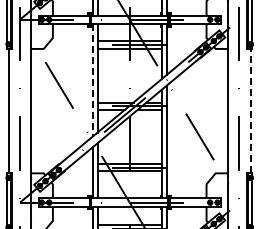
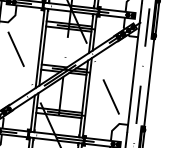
line: (92, 80) -> (39, 48), dashed -> solid
line: (250, 110) -> (148, 82), dashed -> solid

